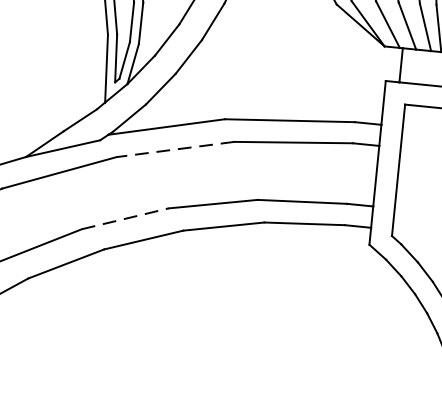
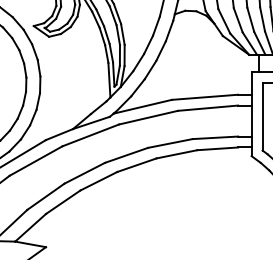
line: (173, 148) -> (147, 117), dashed -> solid
line: (125, 219) -> (126, 155), dashed -> solid

